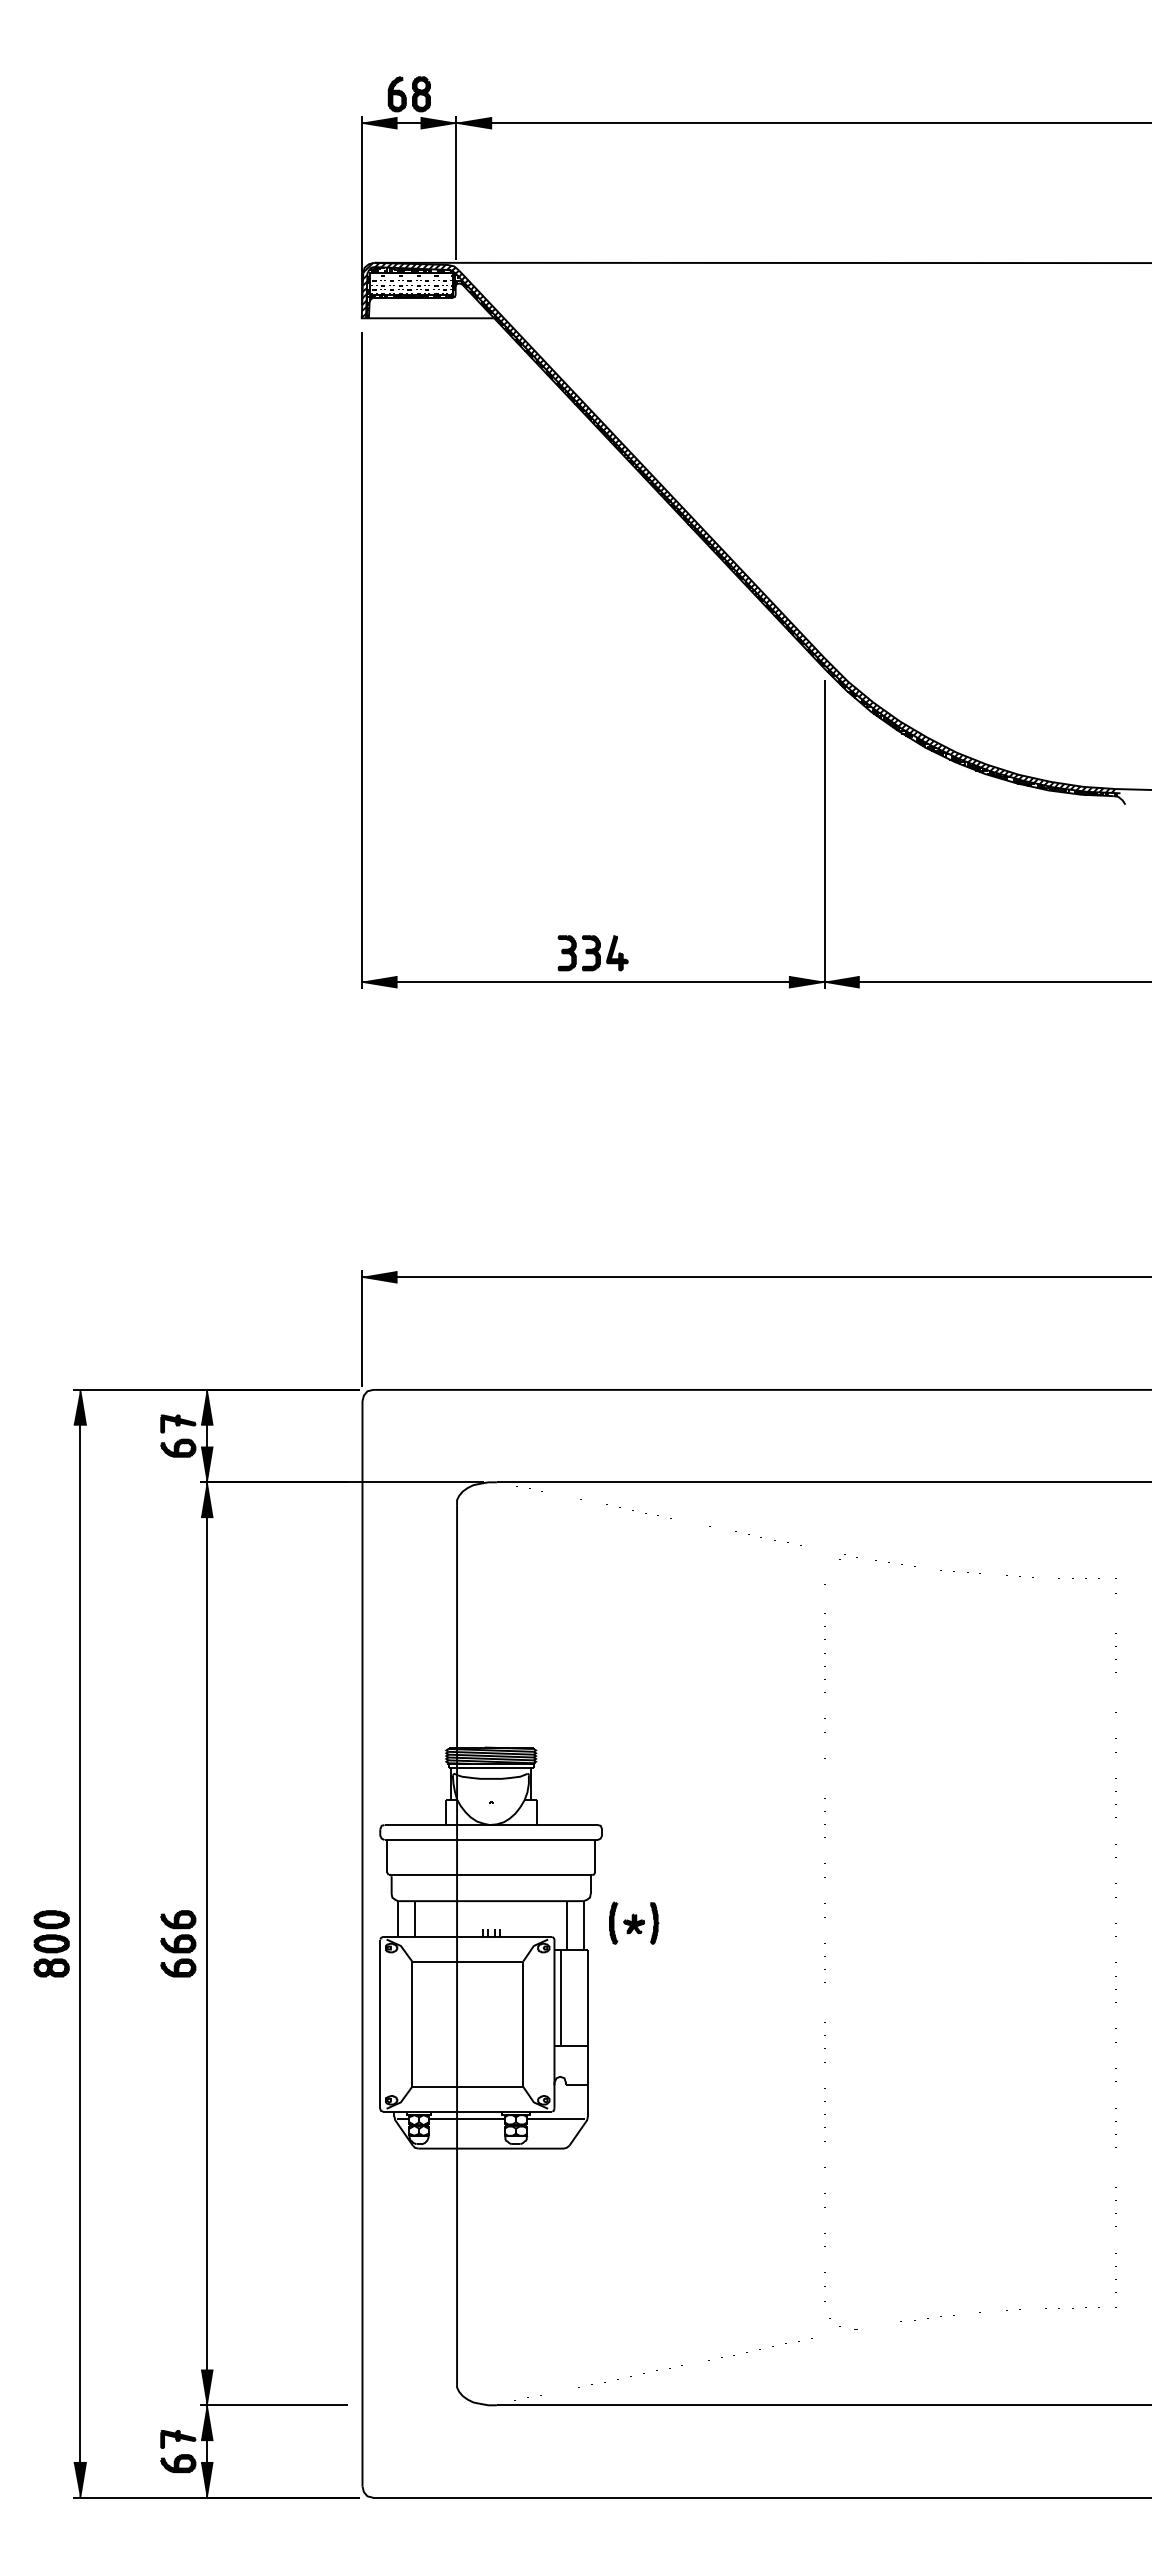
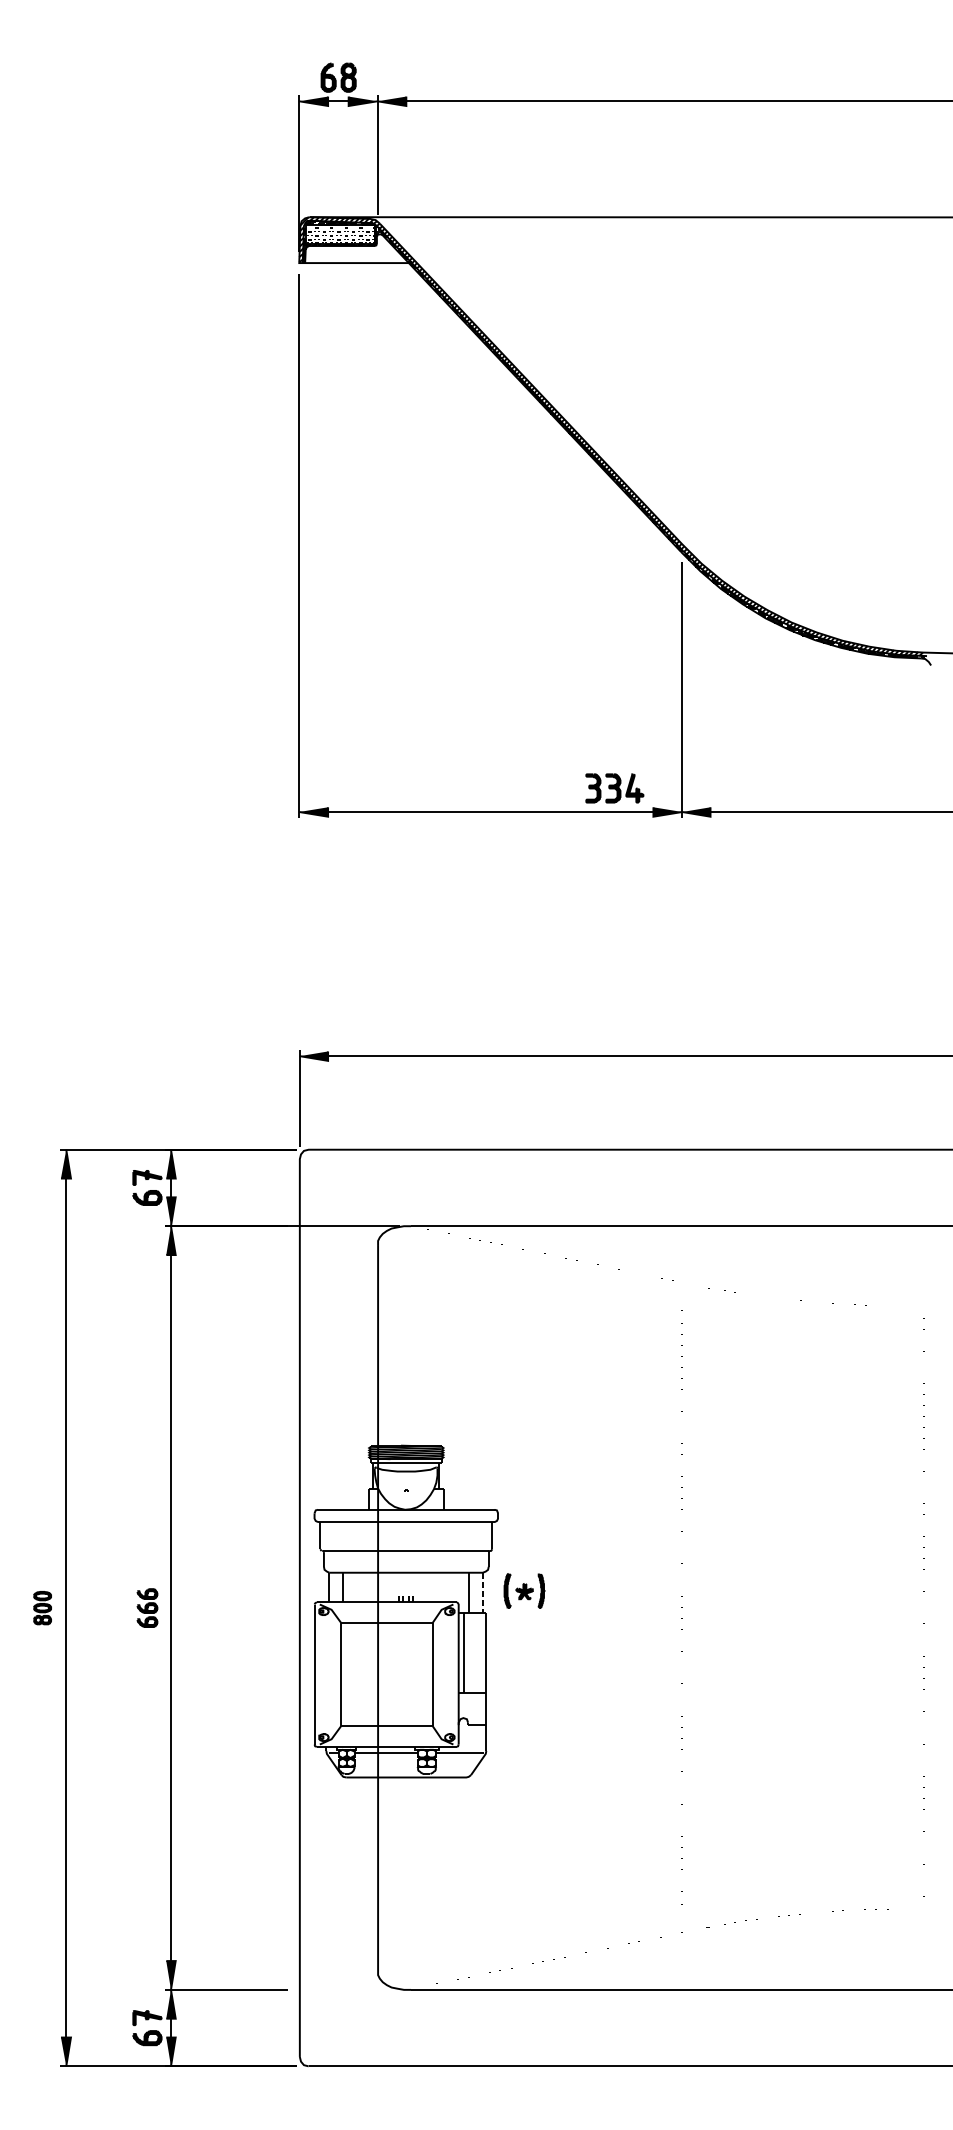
part: (592, 953) -> (614, 788), moved
line: (583, 1925) -> (482, 1592), solid -> dashed
part: (51, 1943) -> (42, 1607), size x0.6
part: (178, 1943) -> (147, 1607), size x0.7

